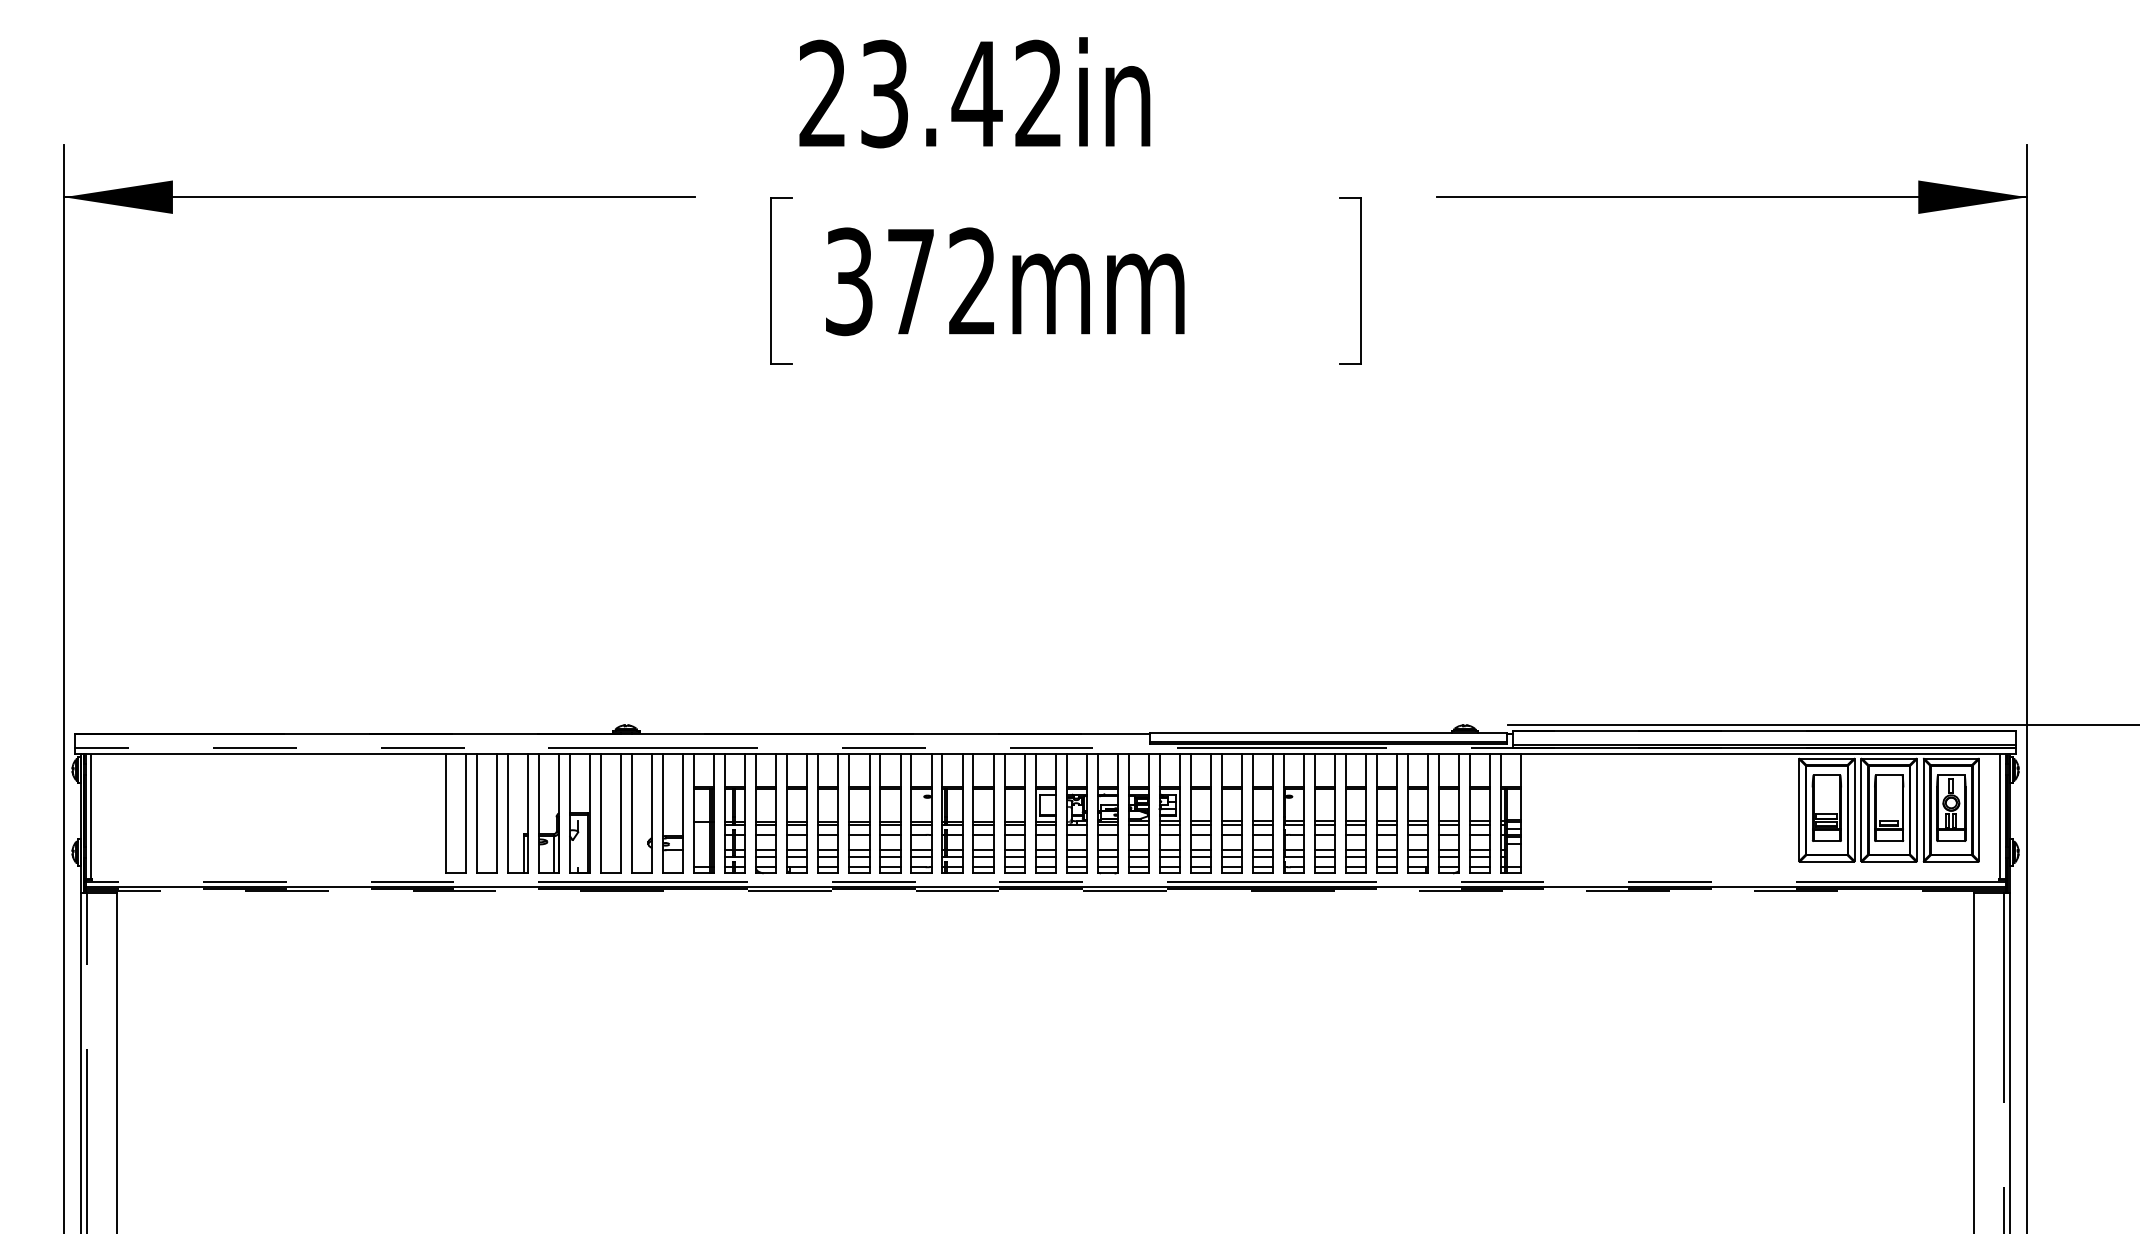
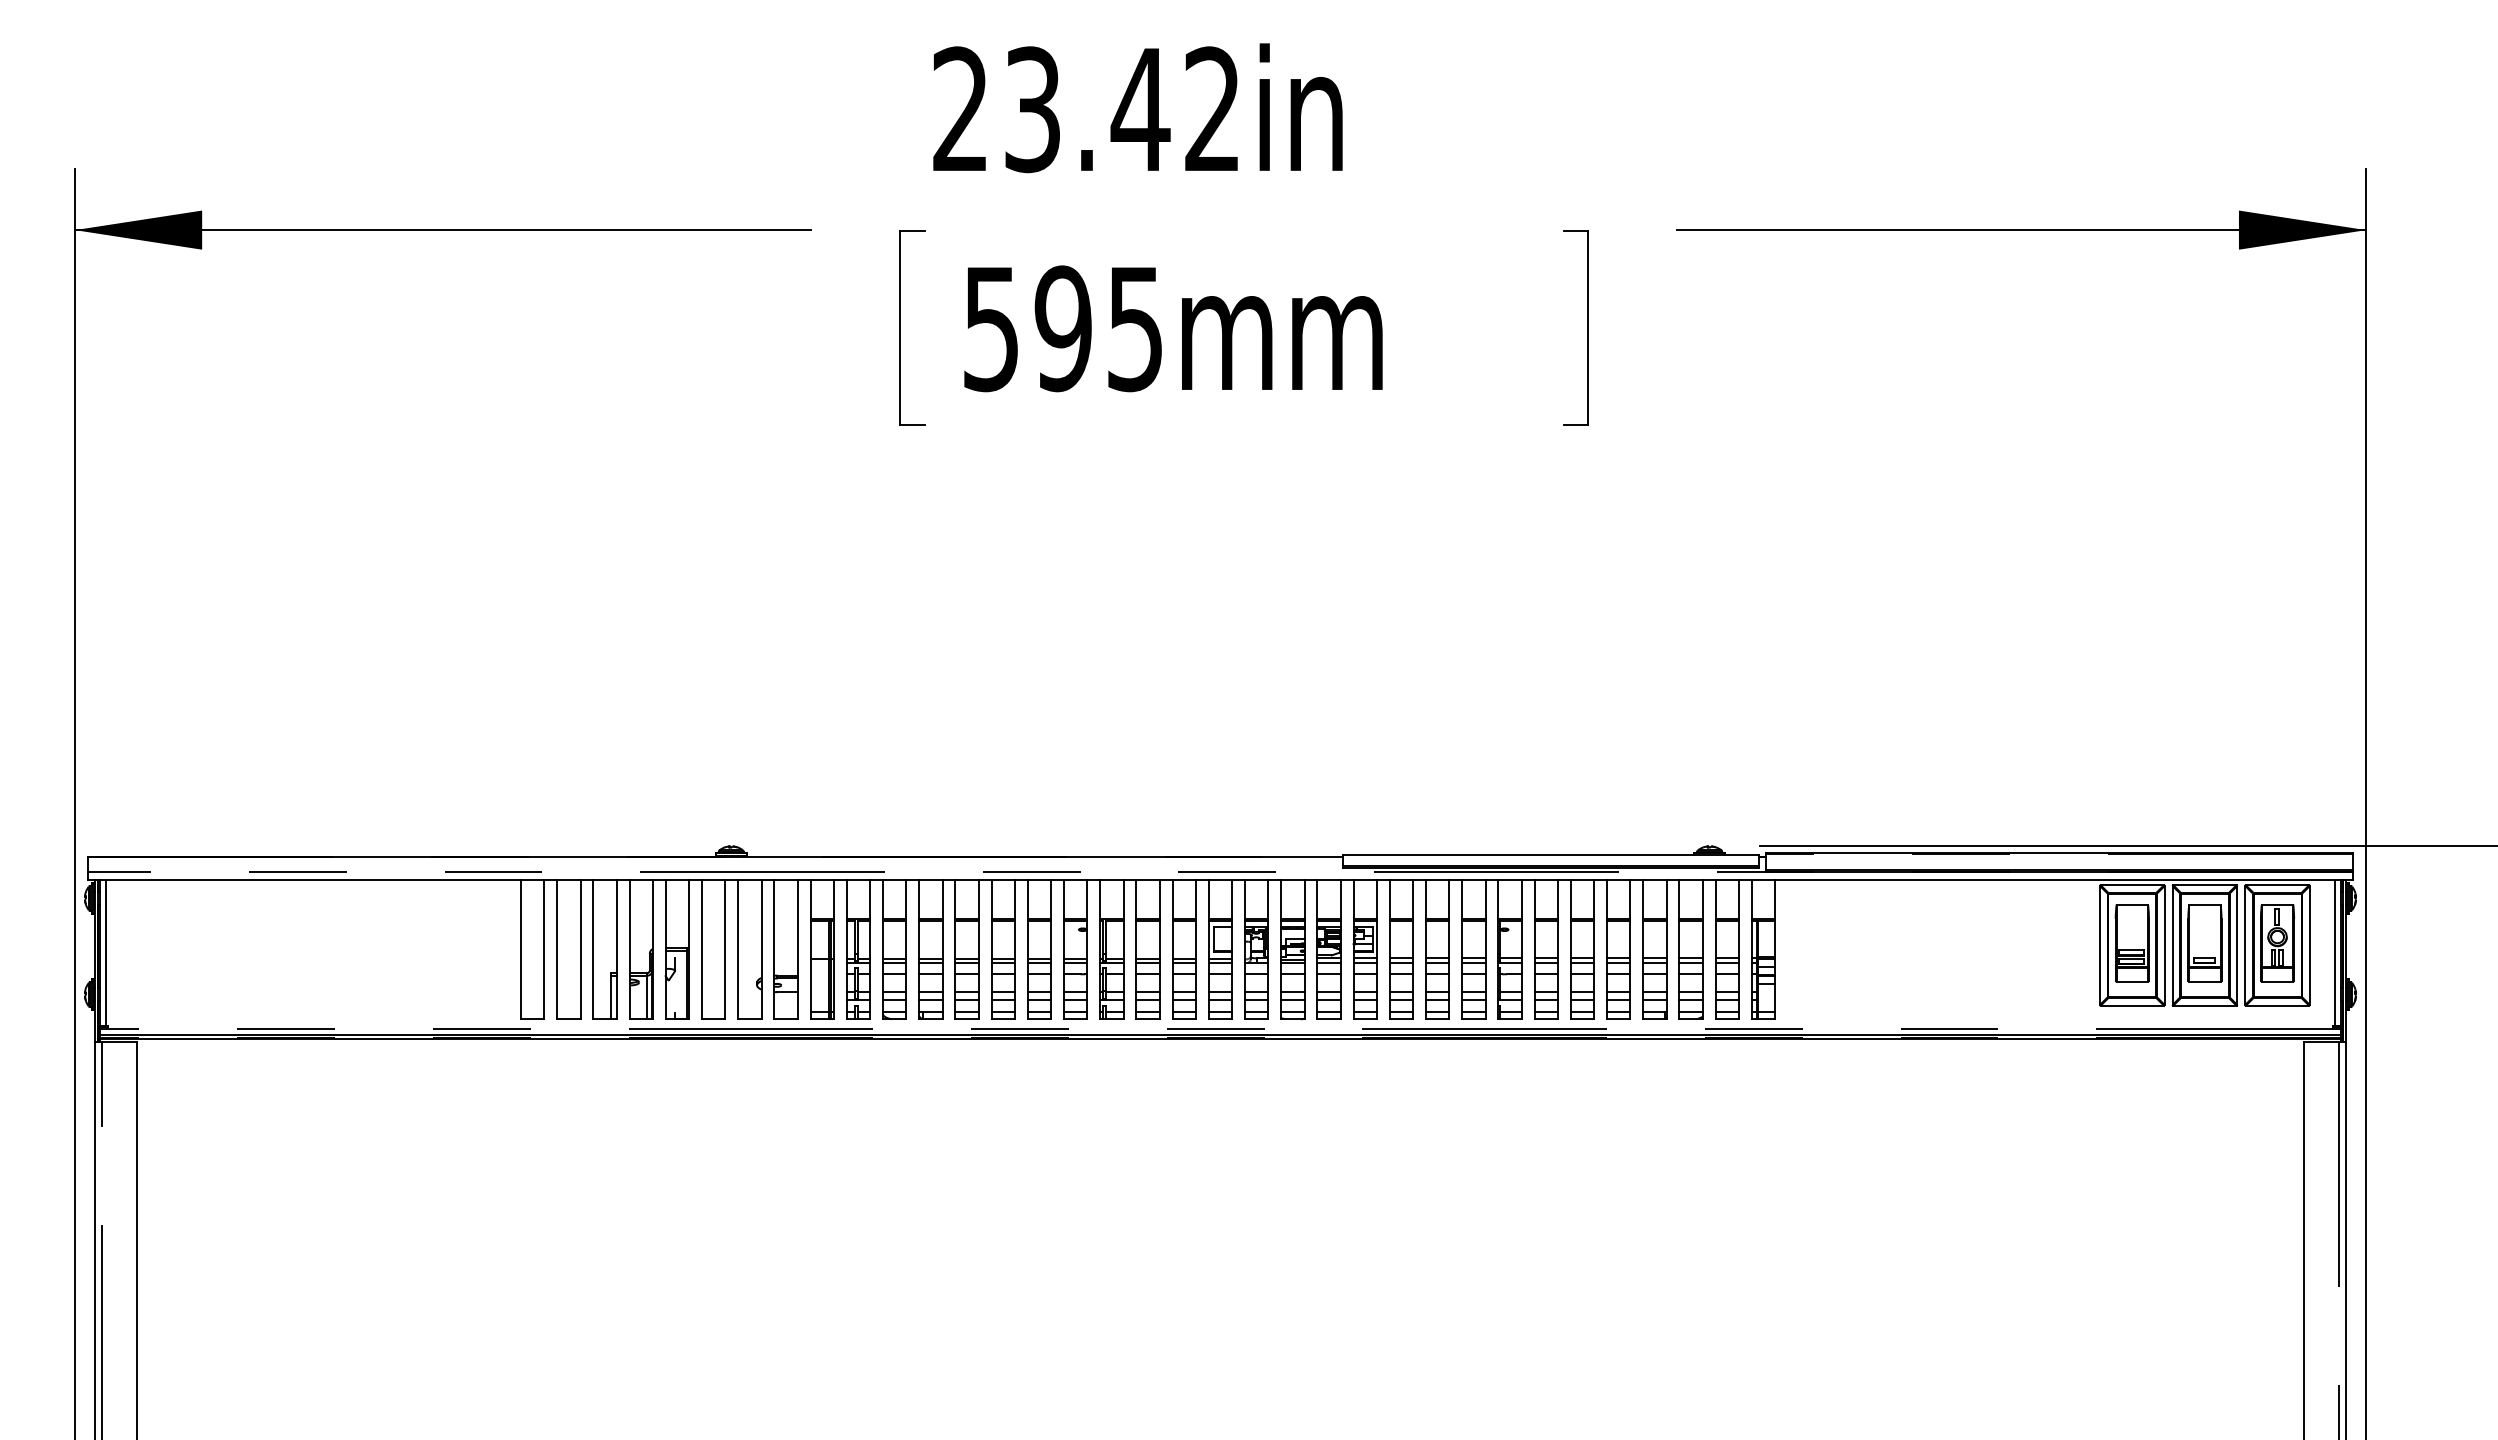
text: (910, 281) -> (1062, 328), 372mm -> 595mm
line: (1045, 890) -> (1220, 1039), dashed -> solid

